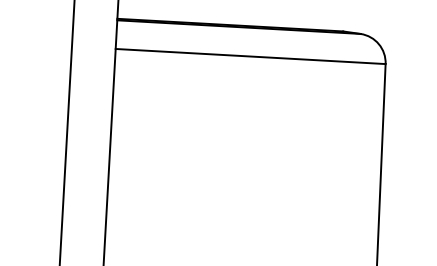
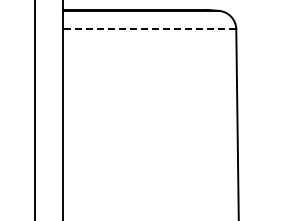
line: (250, 56) -> (149, 29), solid -> dashed

